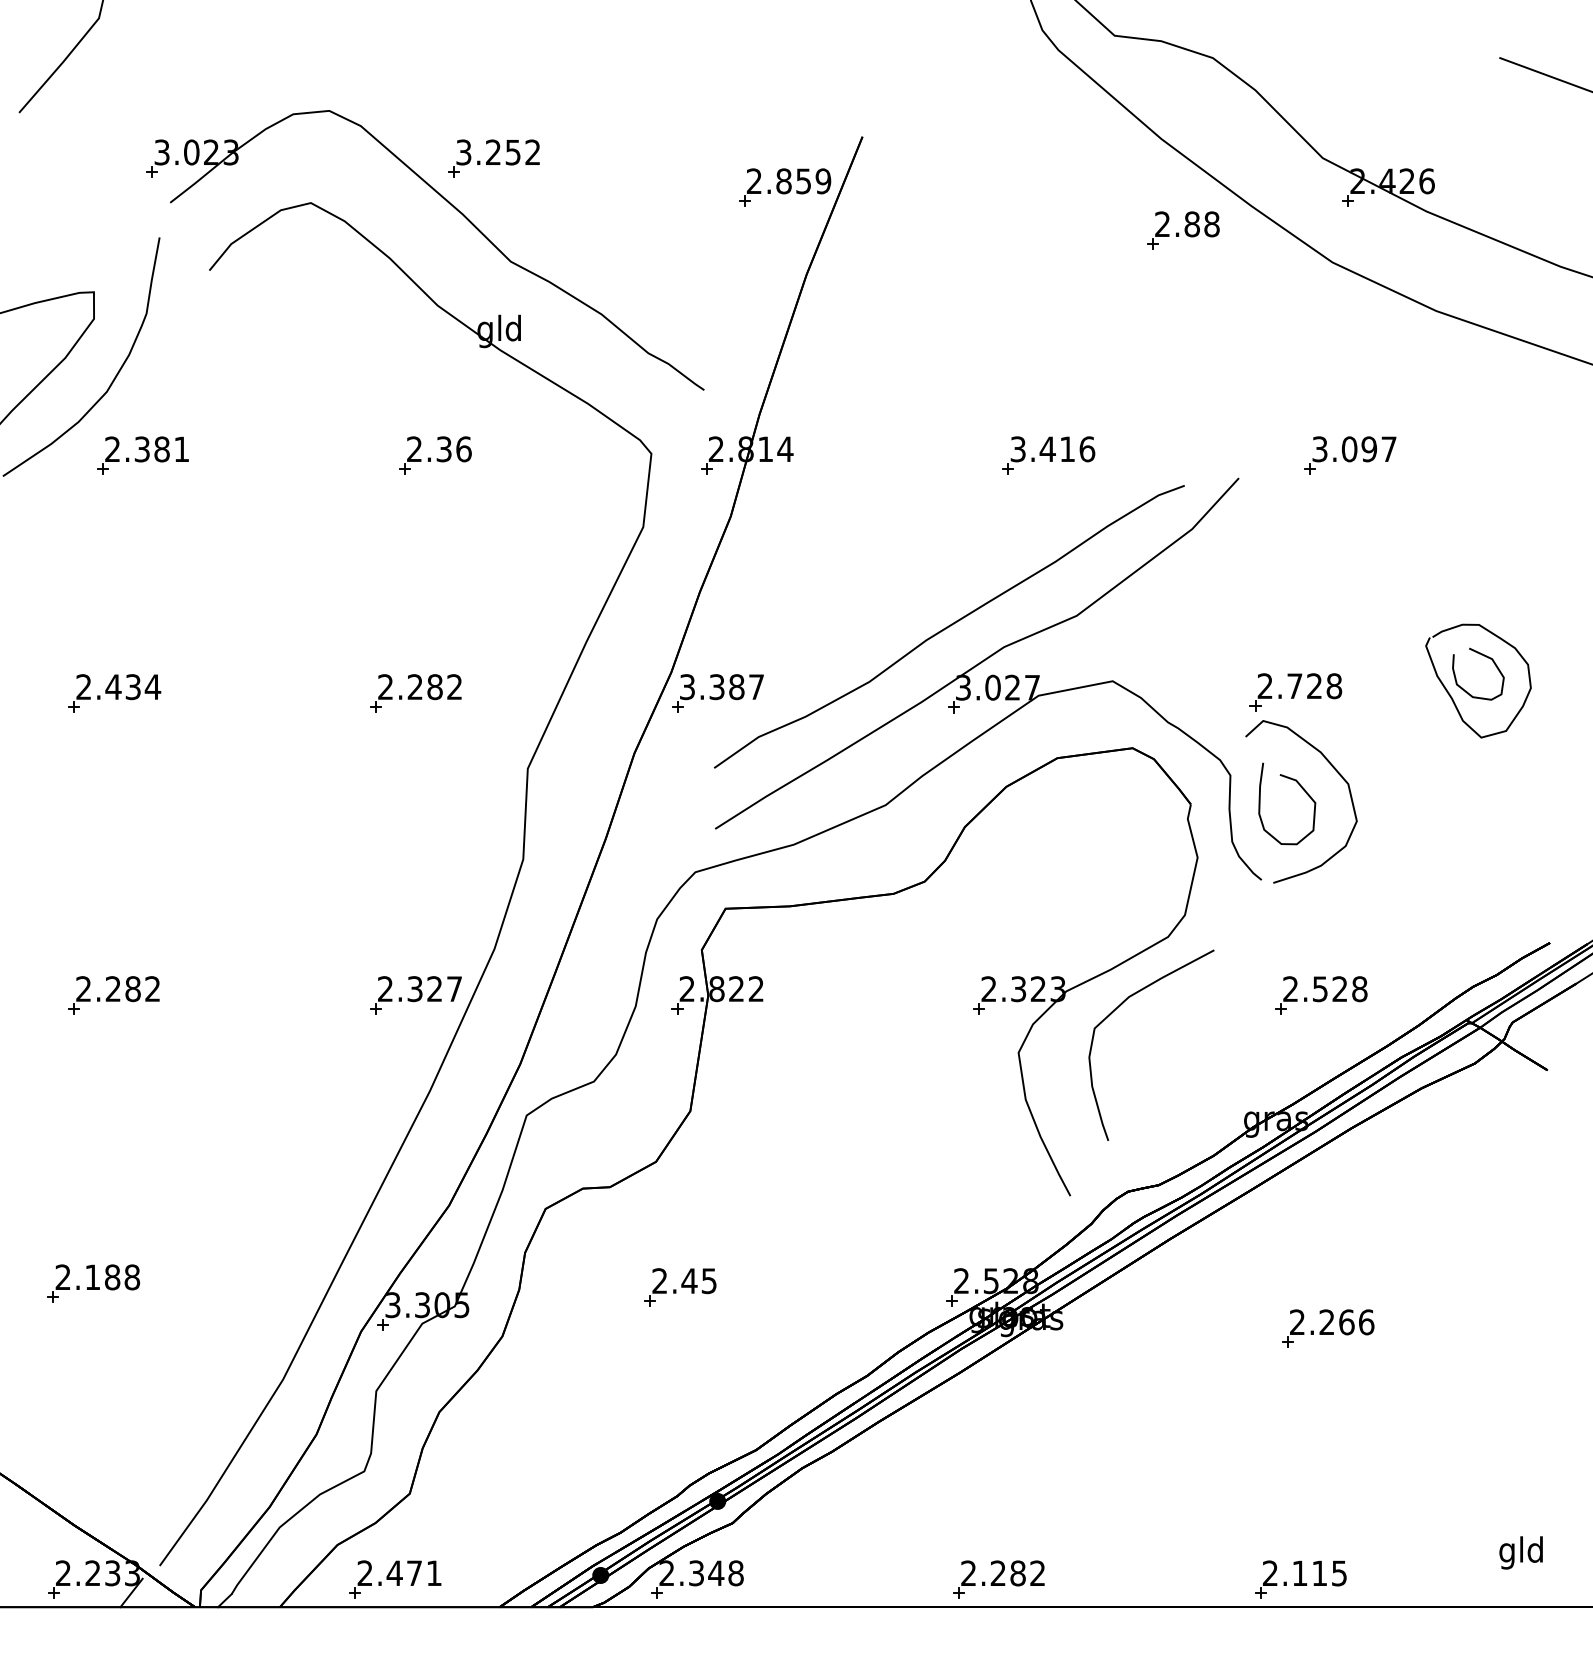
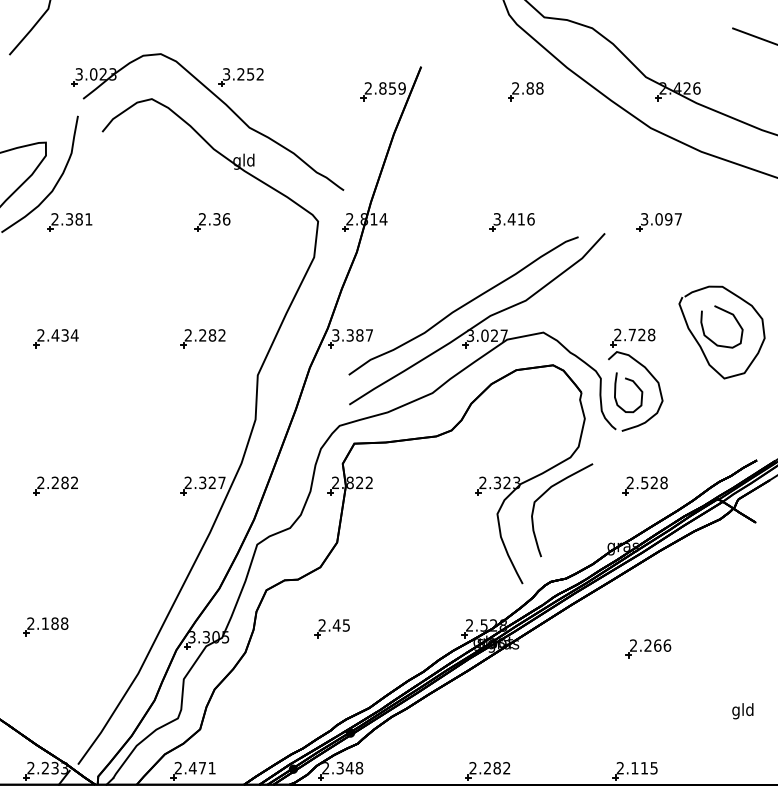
part: (1182, 230) -> (525, 91), moved
part: (1477, 681) -> (721, 332), size x1.67
text: (1520, 1553) -> (742, 711), moved

